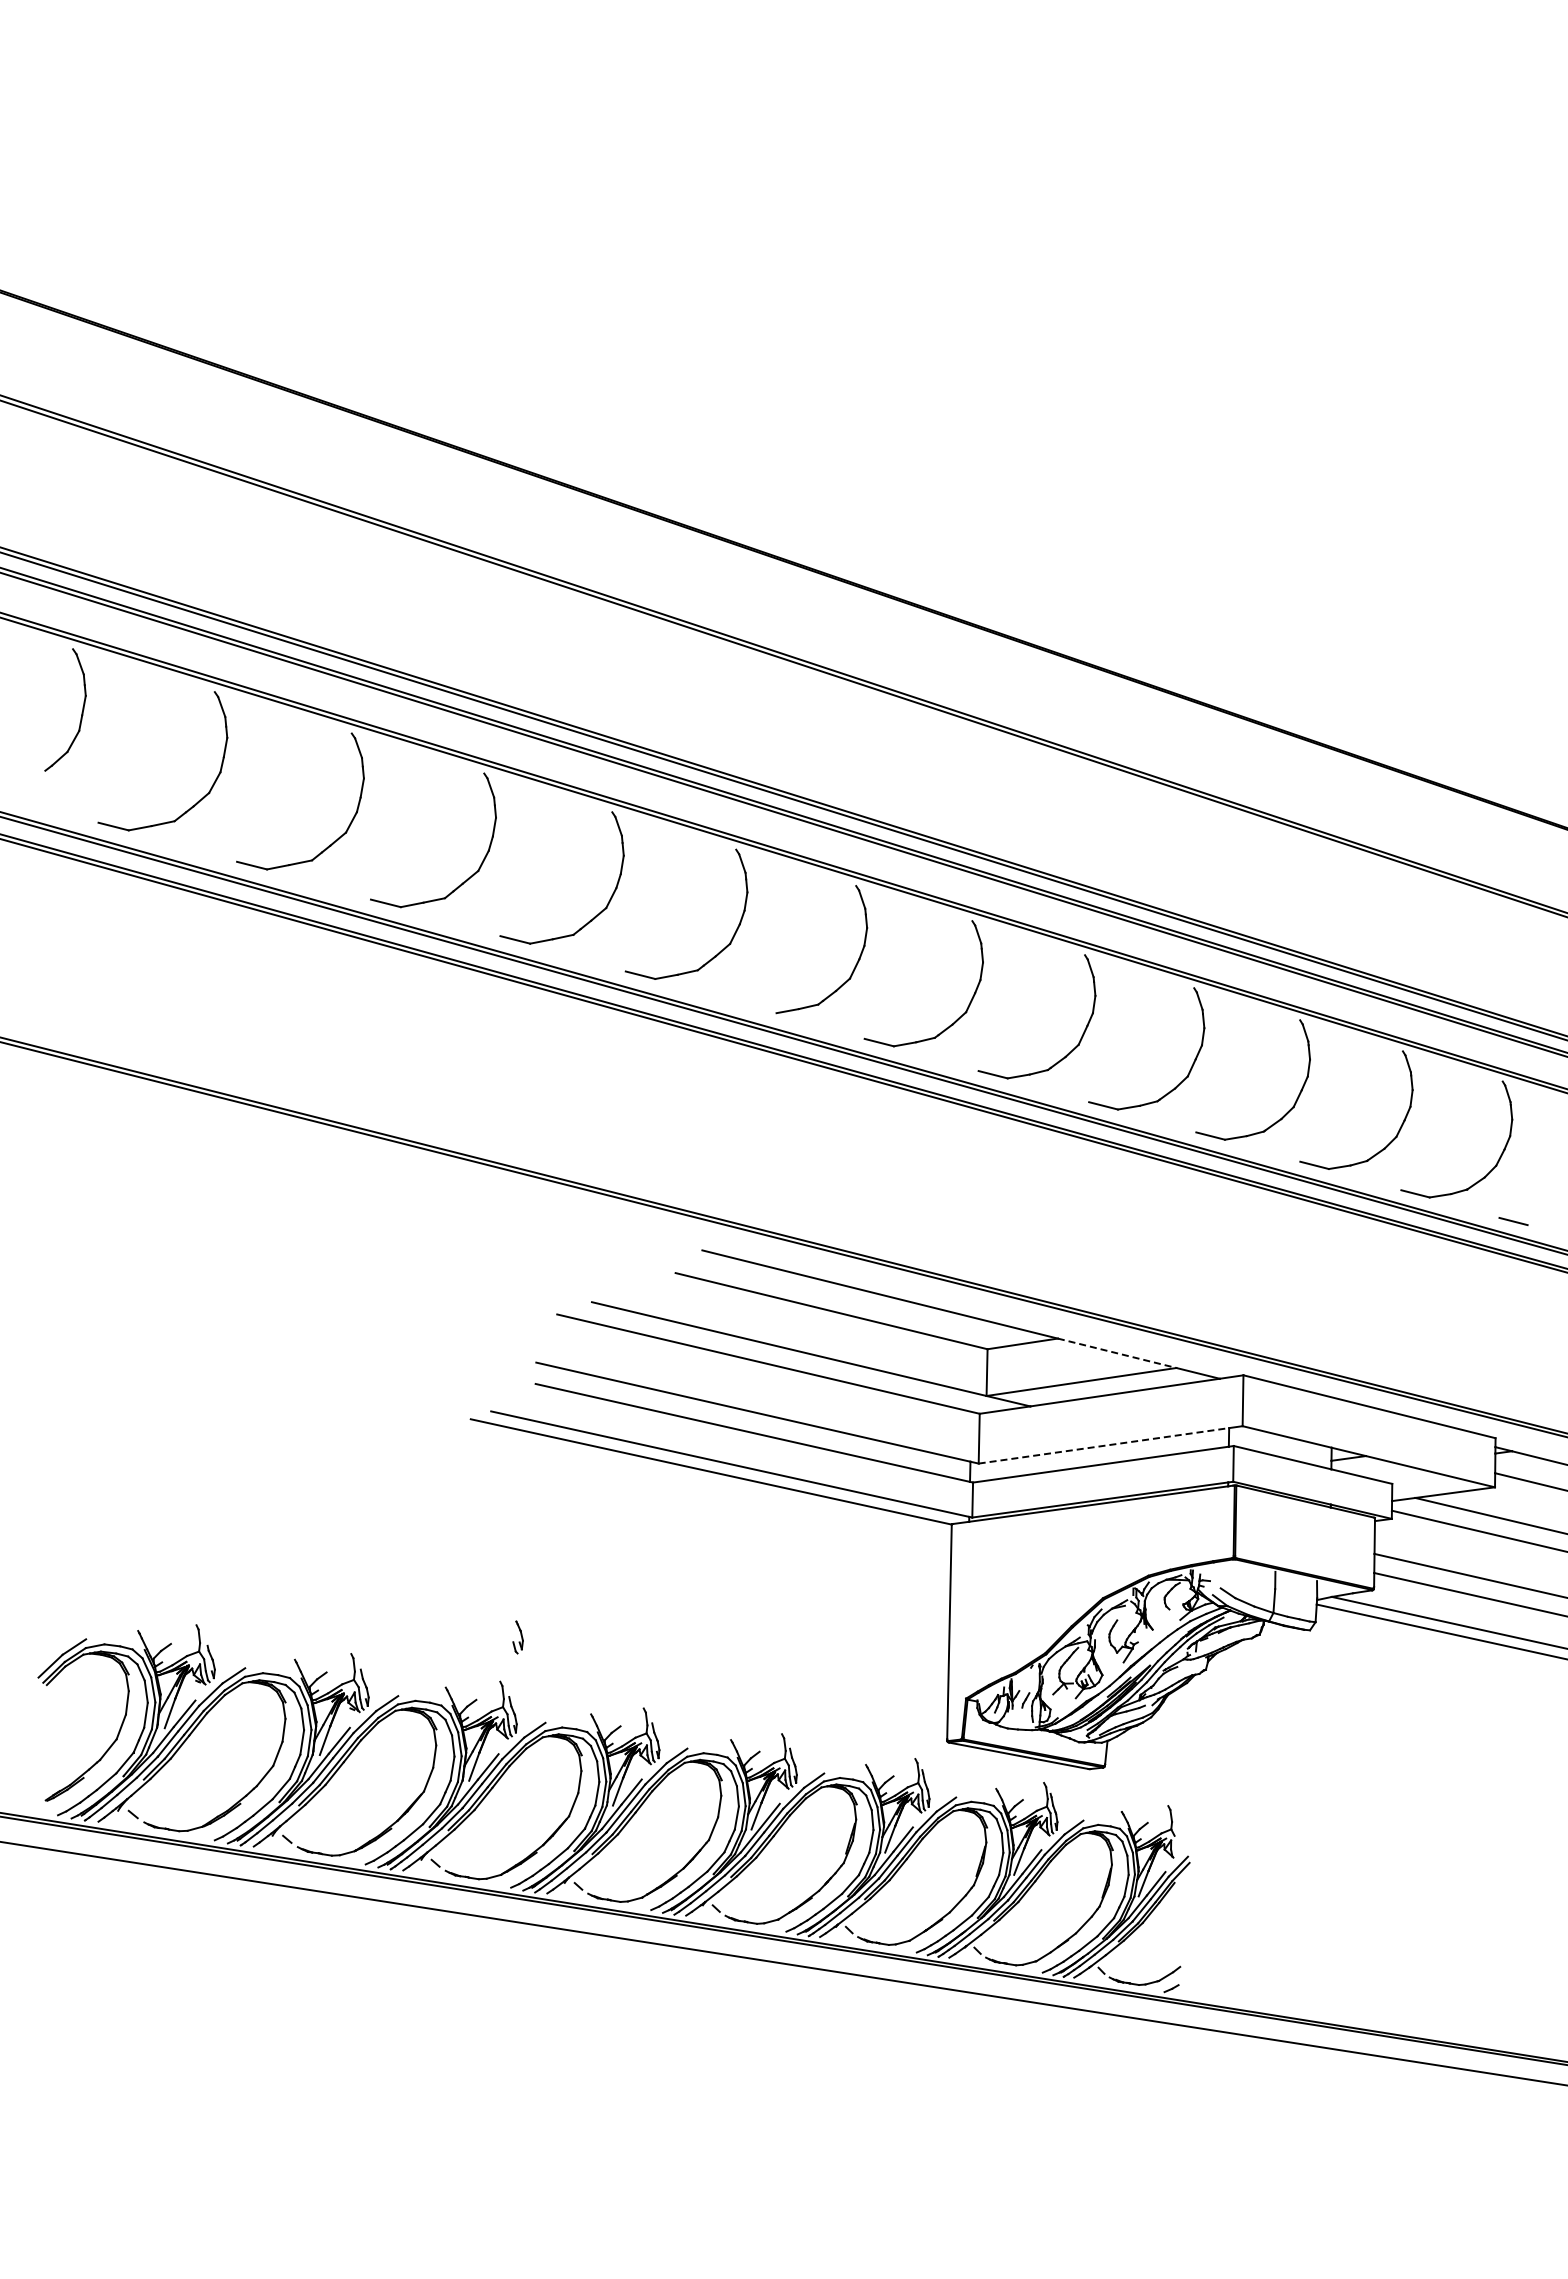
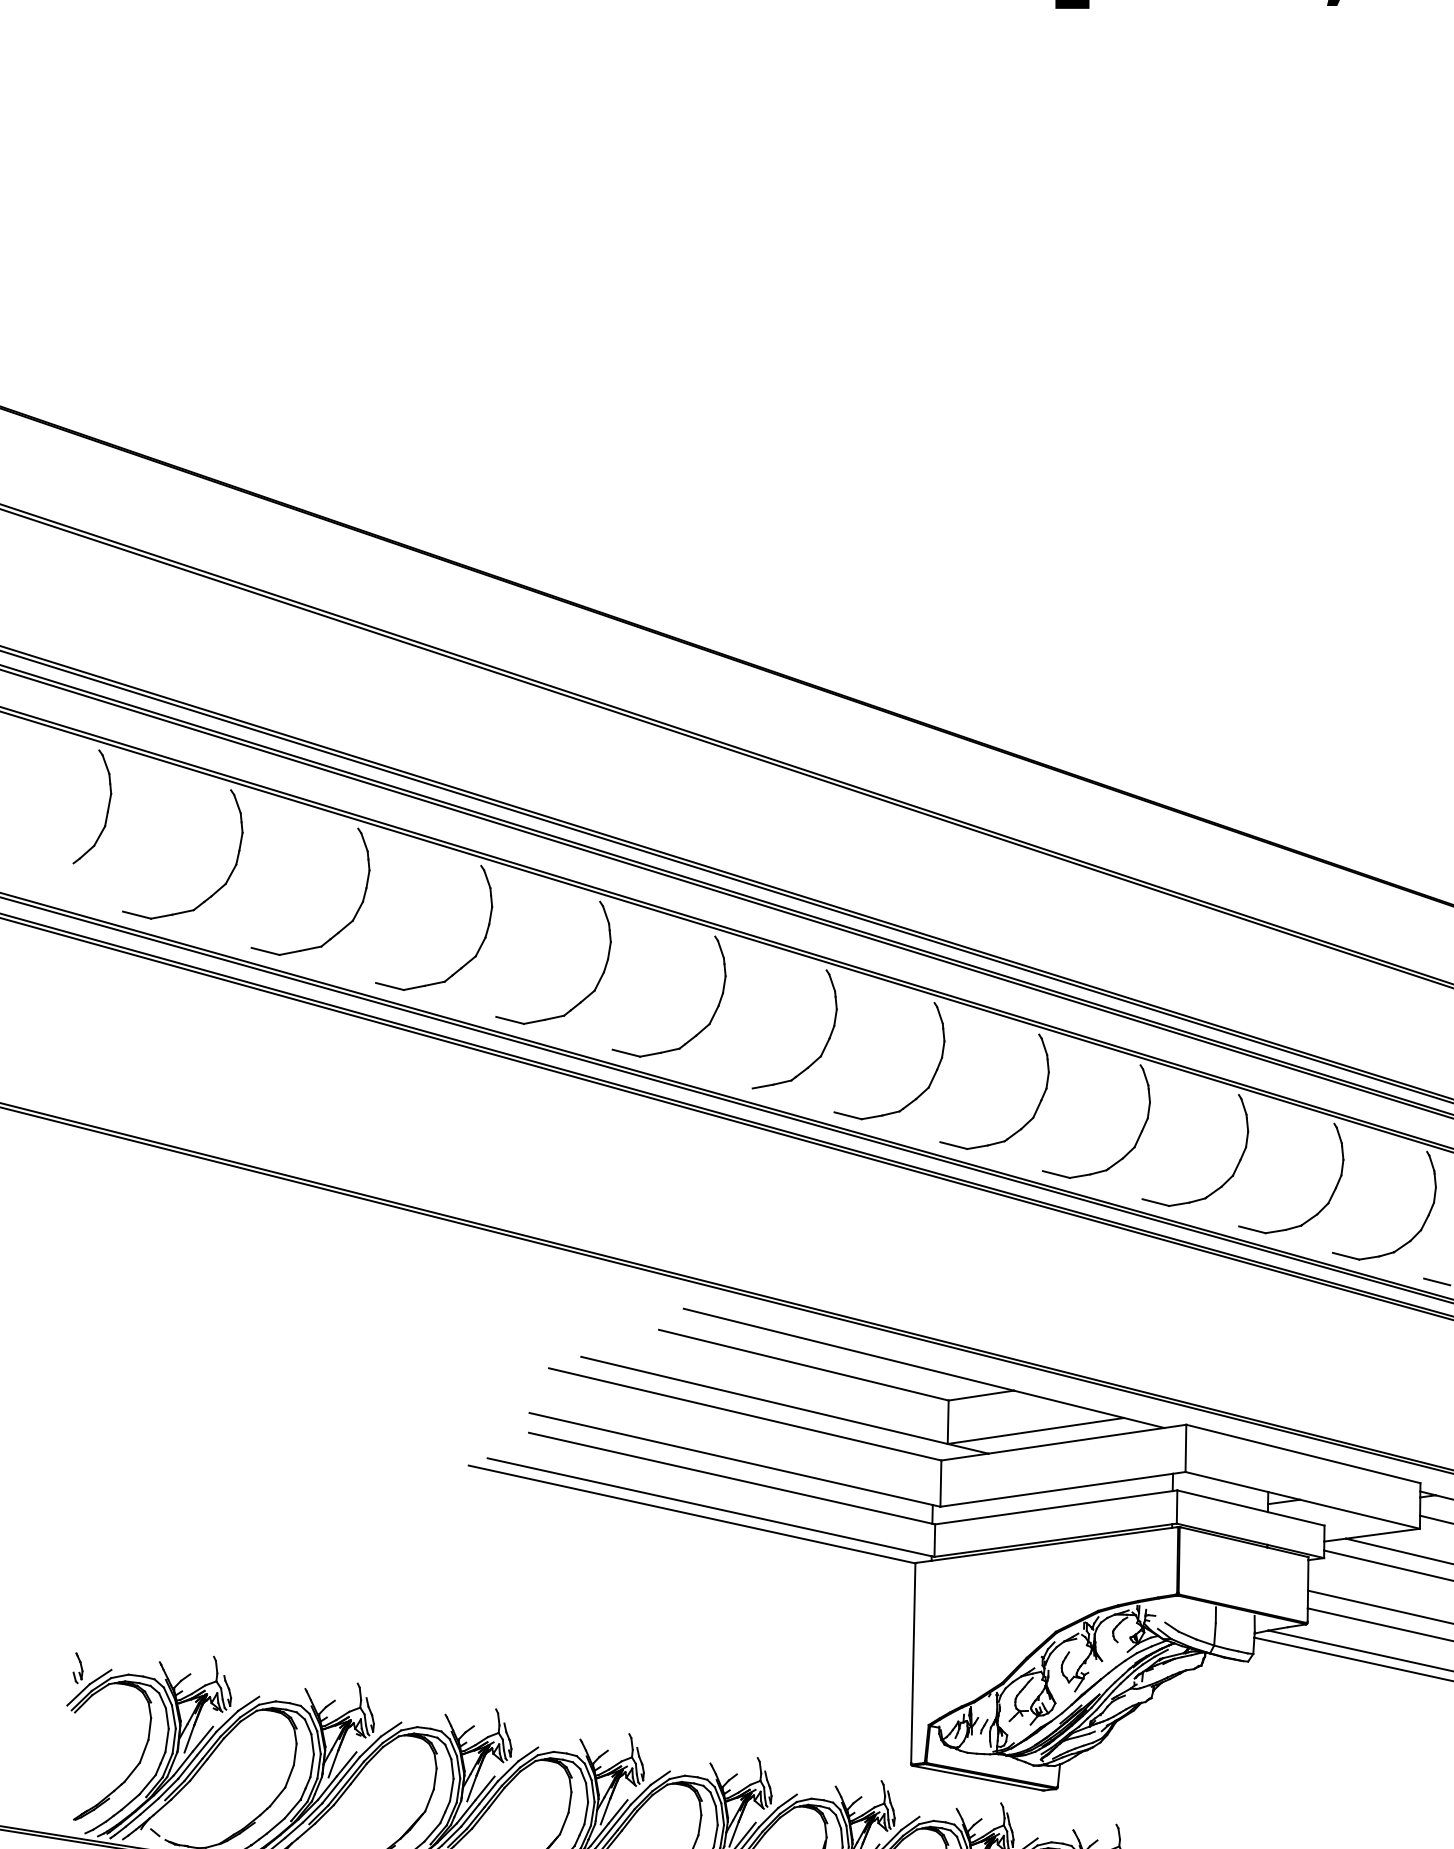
line: (1117, 1353) -> (1069, 1404), dashed -> solid
line: (1104, 1445) -> (1057, 1489), dashed -> solid
part: (517, 1637) -> (77, 1668), moved

